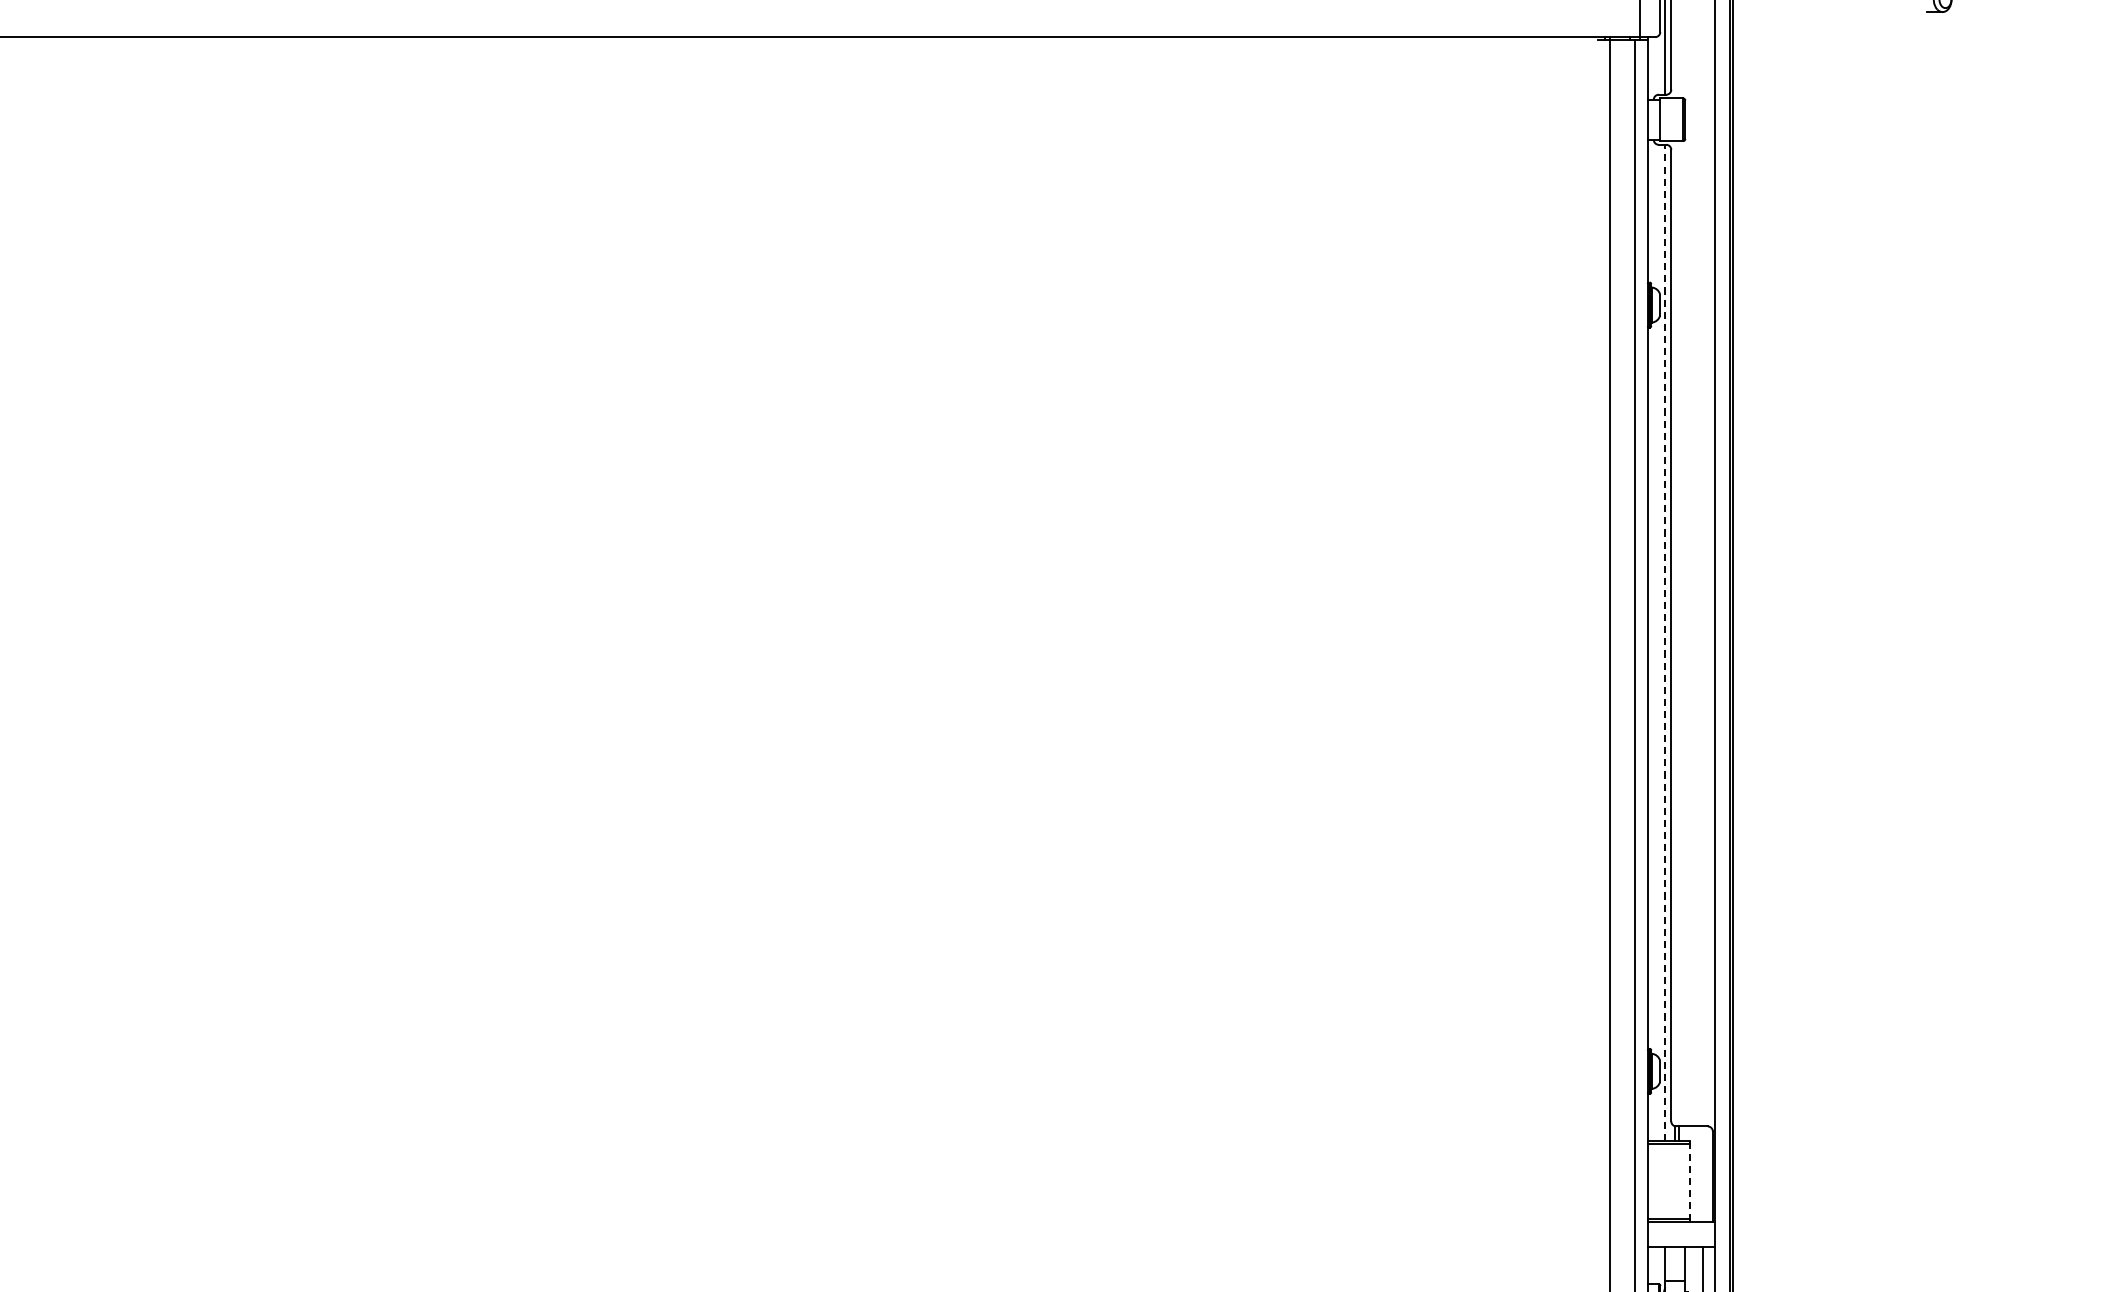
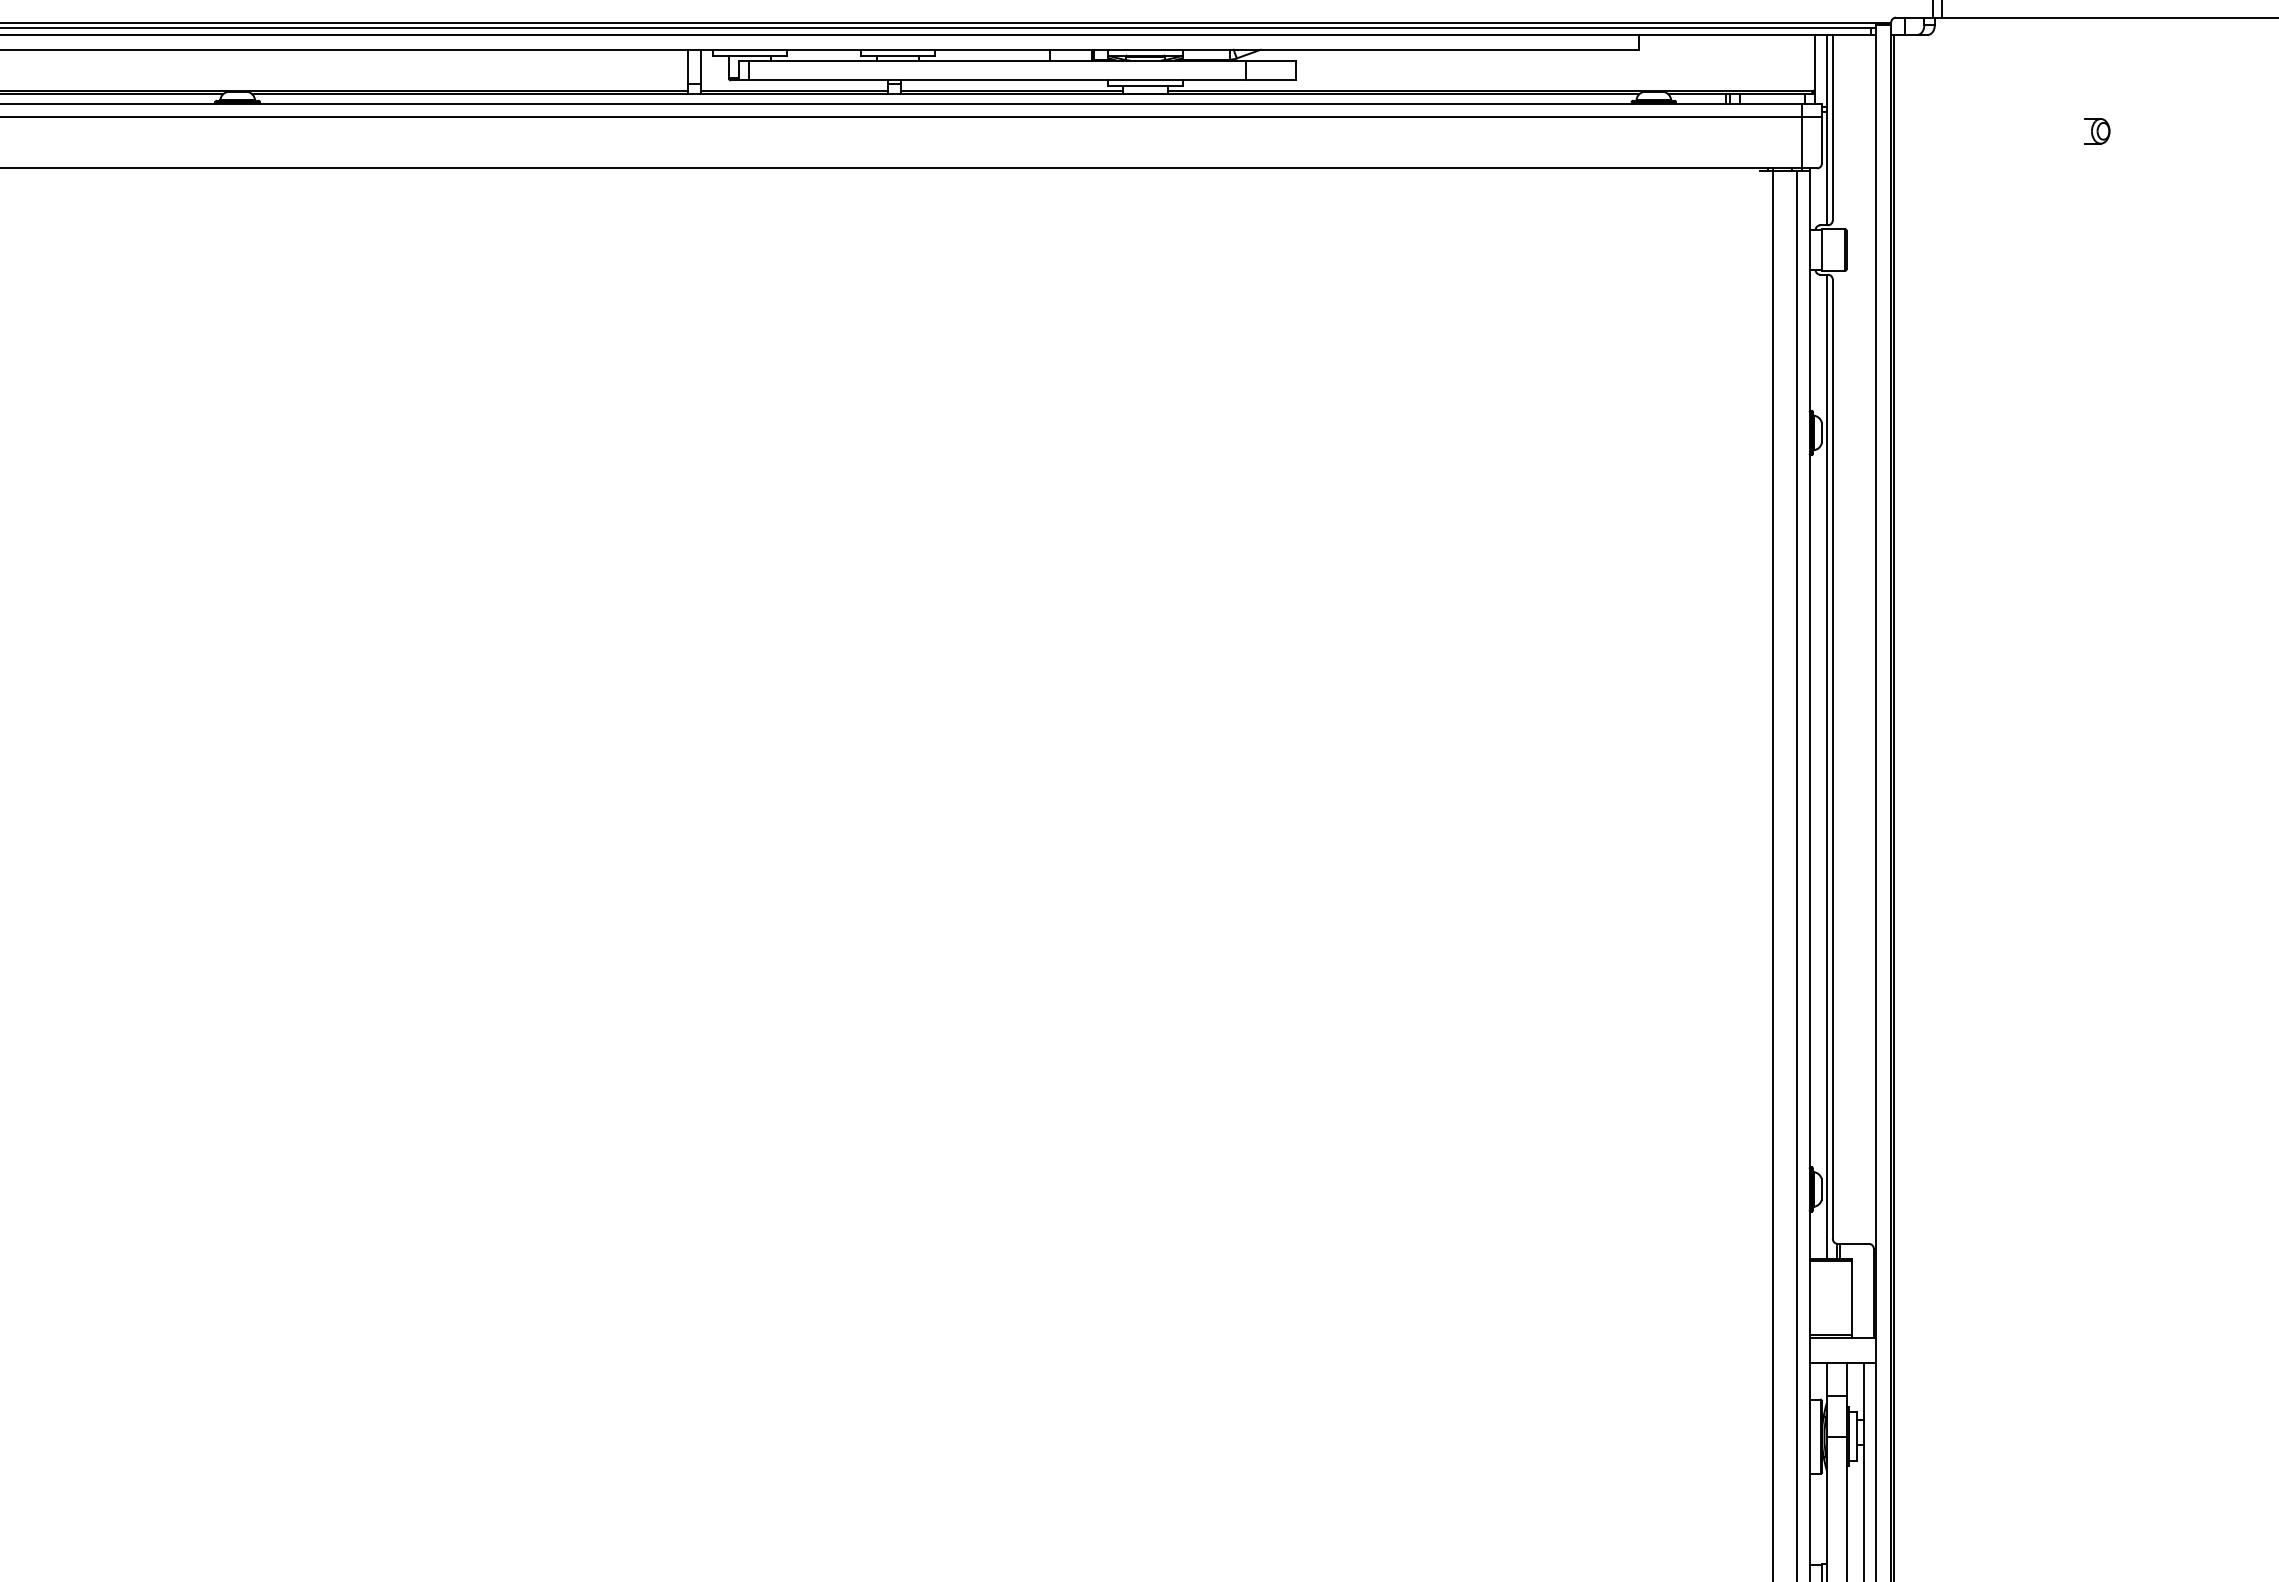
line: (1664, 642) -> (1826, 766), dashed -> solid
line: (1690, 1181) -> (1851, 1298), dashed -> solid

